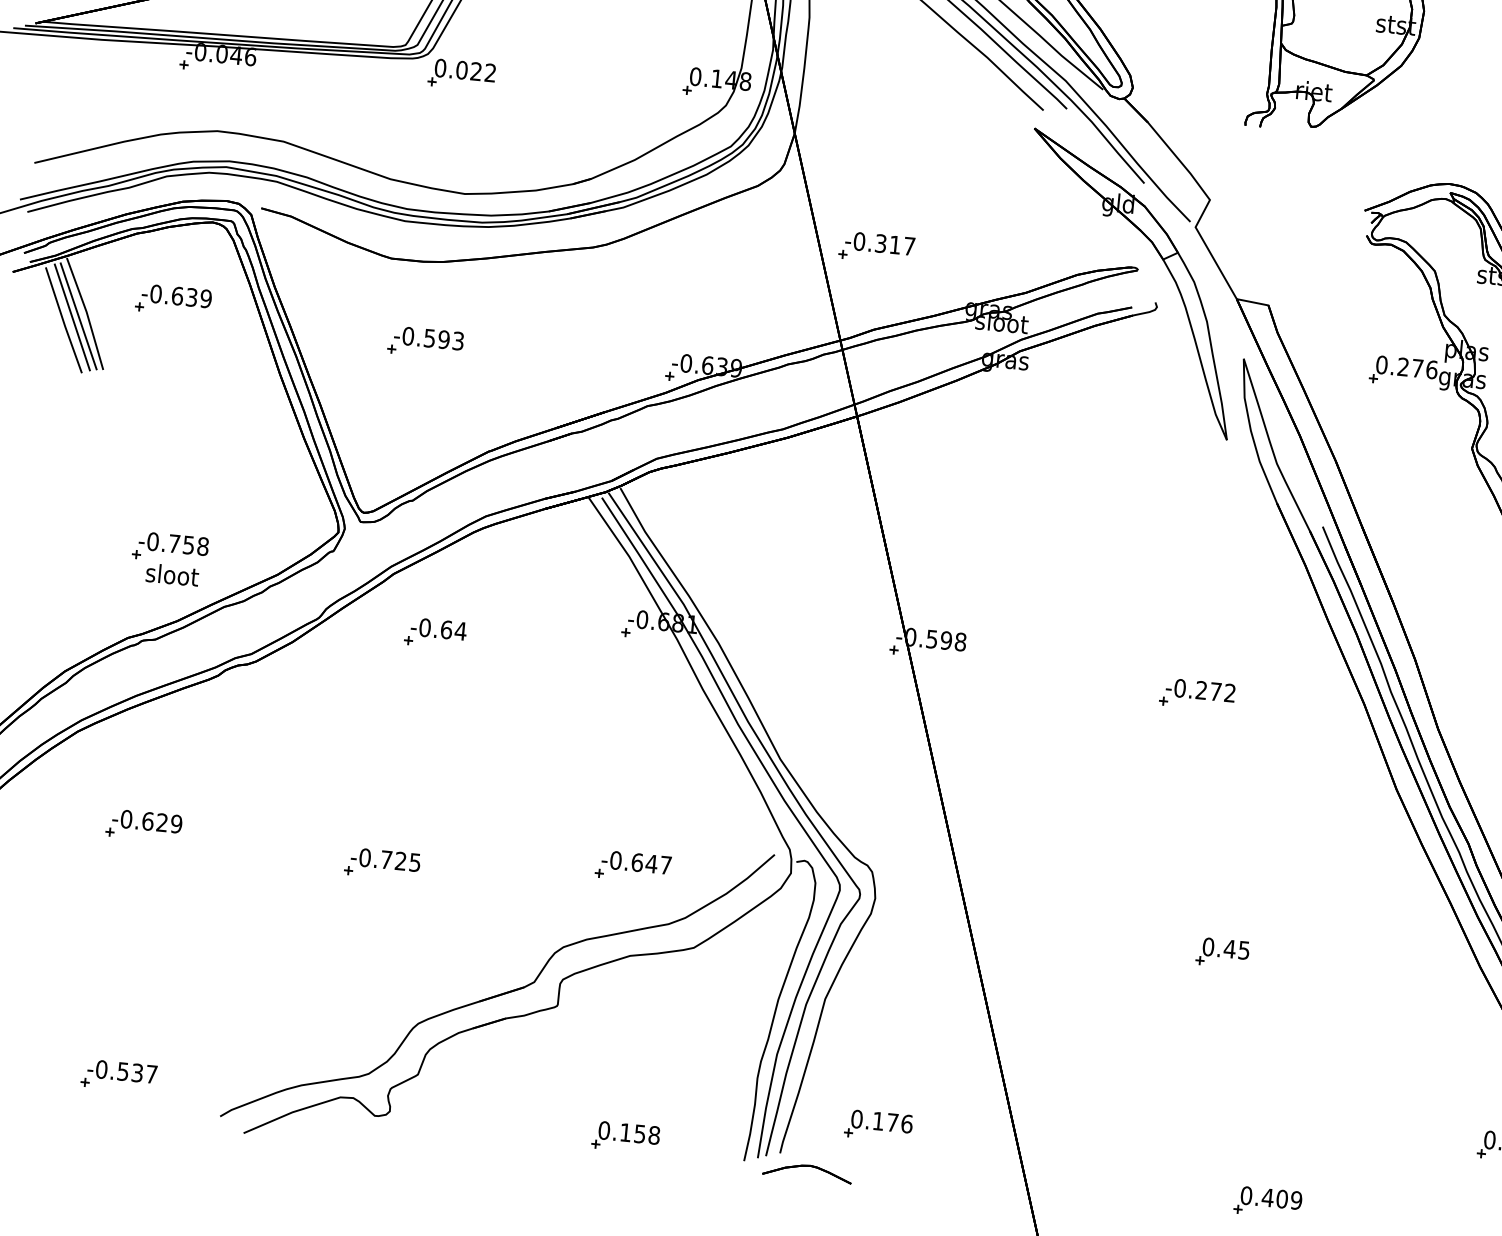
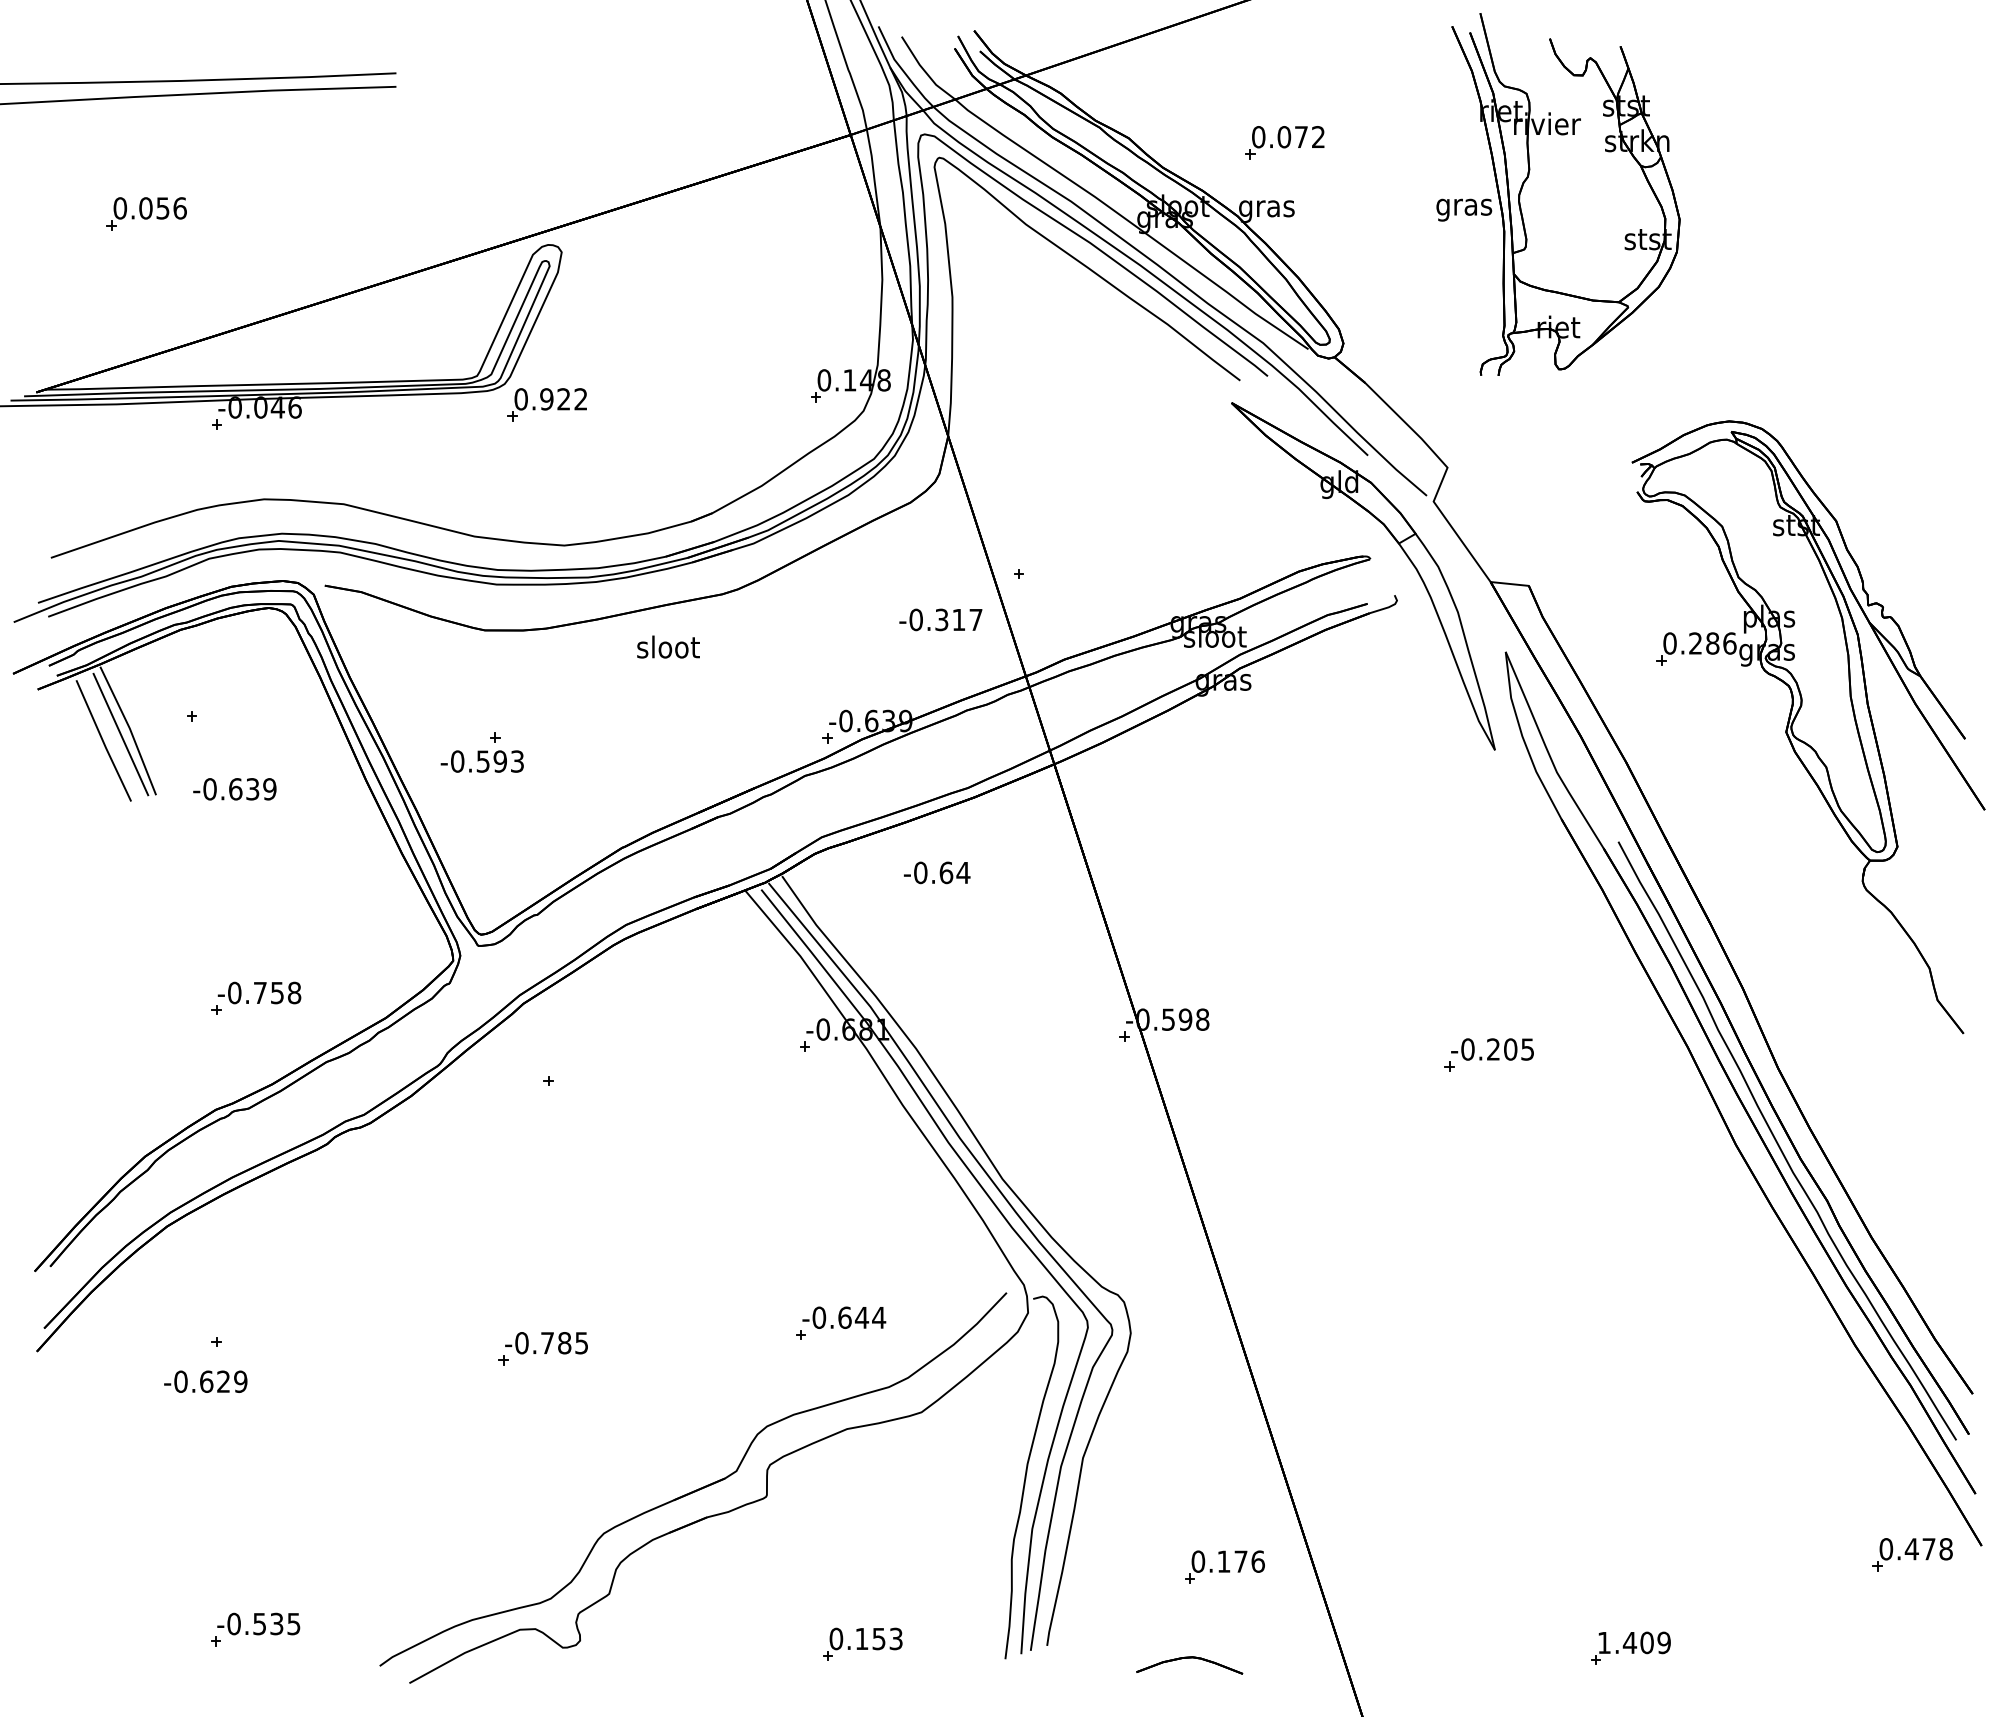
text: (461, 70) -> (546, 399), 0.022 -> 0.922
text: (879, 243) -> (940, 619), moved
text: (176, 296) -> (234, 789), moved
line: (72, 317) -> (113, 736), removed
text: (428, 338) -> (481, 761), moved
text: (1417, 368) -> (1712, 643), 0.276 -> 0.286
text: (172, 574) -> (668, 646), moved
text: (439, 628) -> (937, 872), moved
text: (1222, 692) -> (1518, 1049), -0.272 -> -0.205
text: (147, 821) -> (205, 1381), moved
text: (400, 861) -> (564, 1343), -0.725 -> -0.785
text: (666, 865) -> (879, 1317), -0.647 -> -0.644
part: (1222, 952) -> (1548, 1357), removed
text: (151, 1074) -> (293, 1624), -0.537 -> -0.535
part: (878, 1125) -> (1224, 1566), moved
text: (653, 1134) -> (895, 1638), 0.158 -> 0.153
part: (807, 1166) -> (1189, 1658), moved
text: (1246, 1195) -> (1604, 1642), 0.409 -> 1.409

